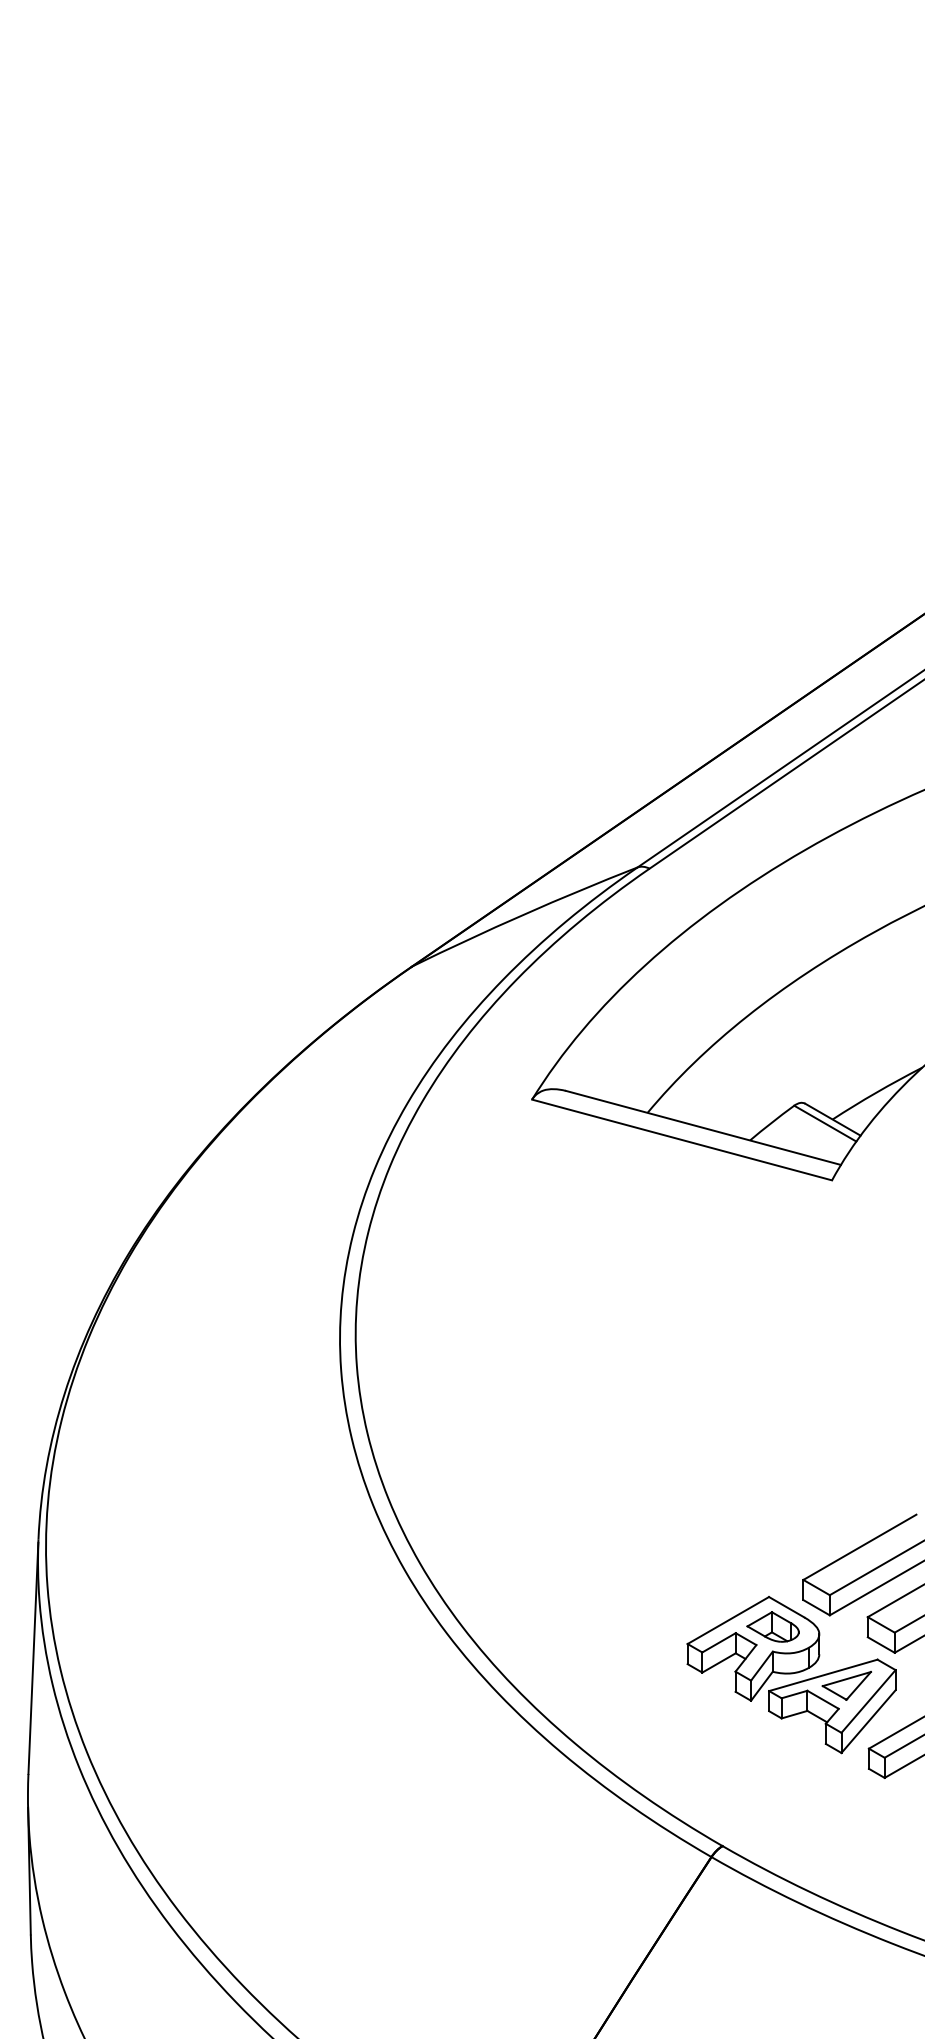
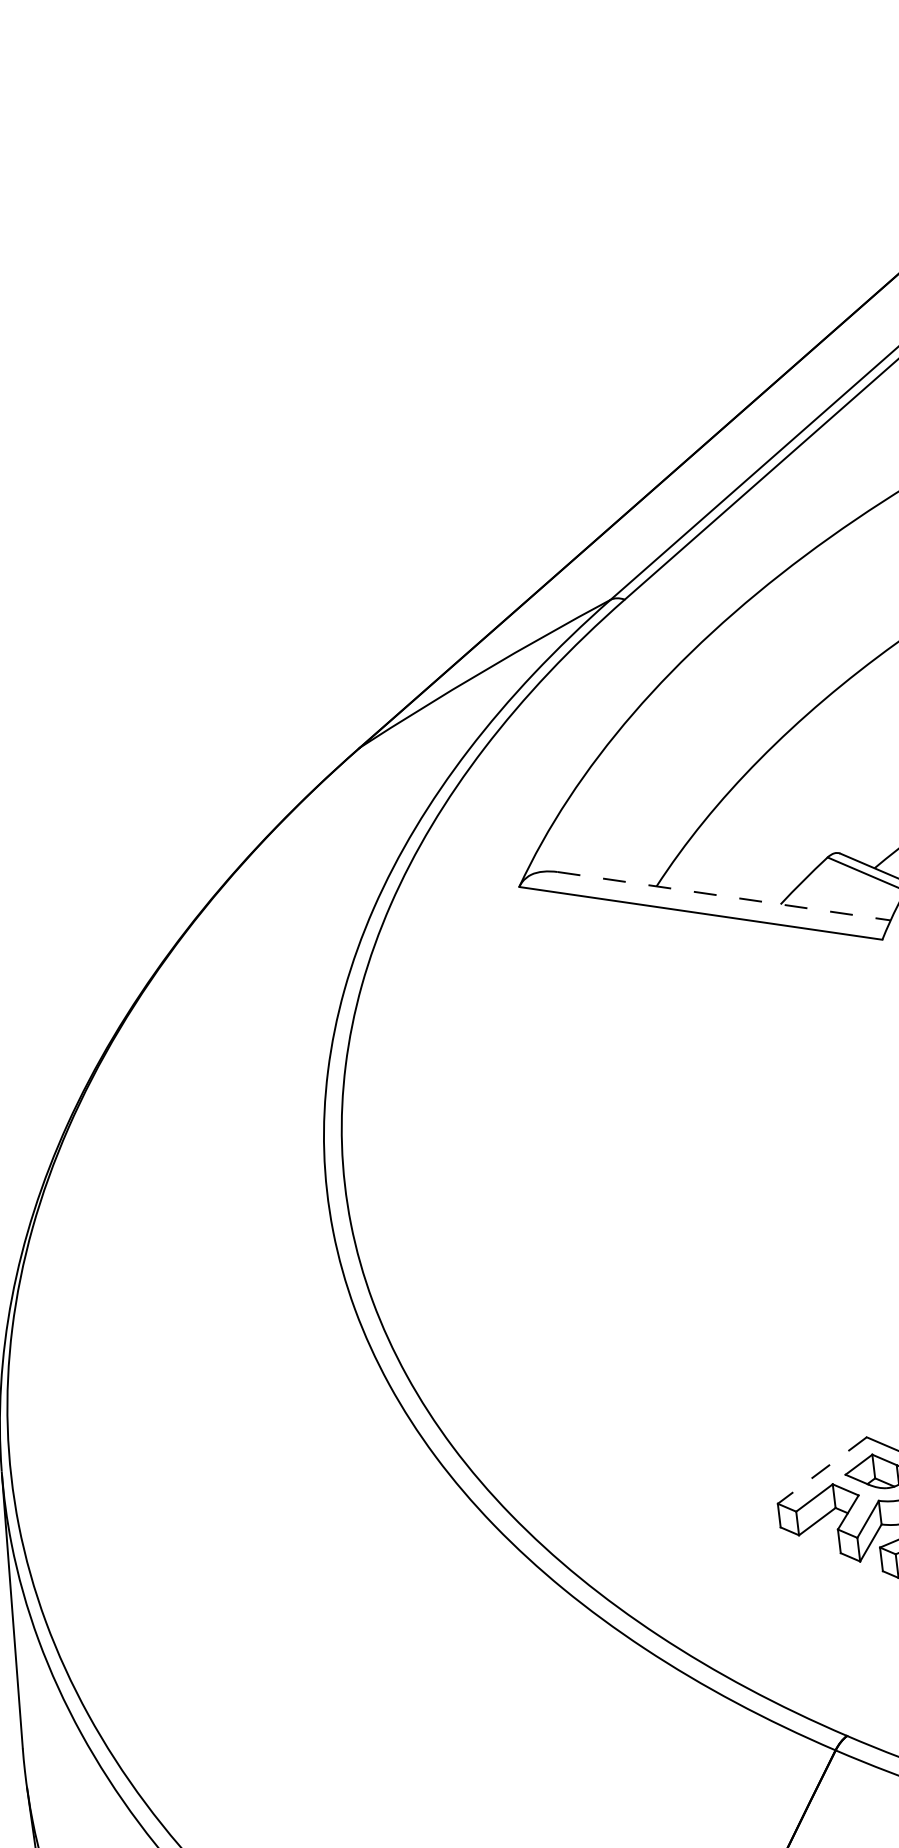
line: (703, 1128) -> (724, 896), solid -> dashed
line: (728, 1620) -> (822, 1470), solid -> dashed

